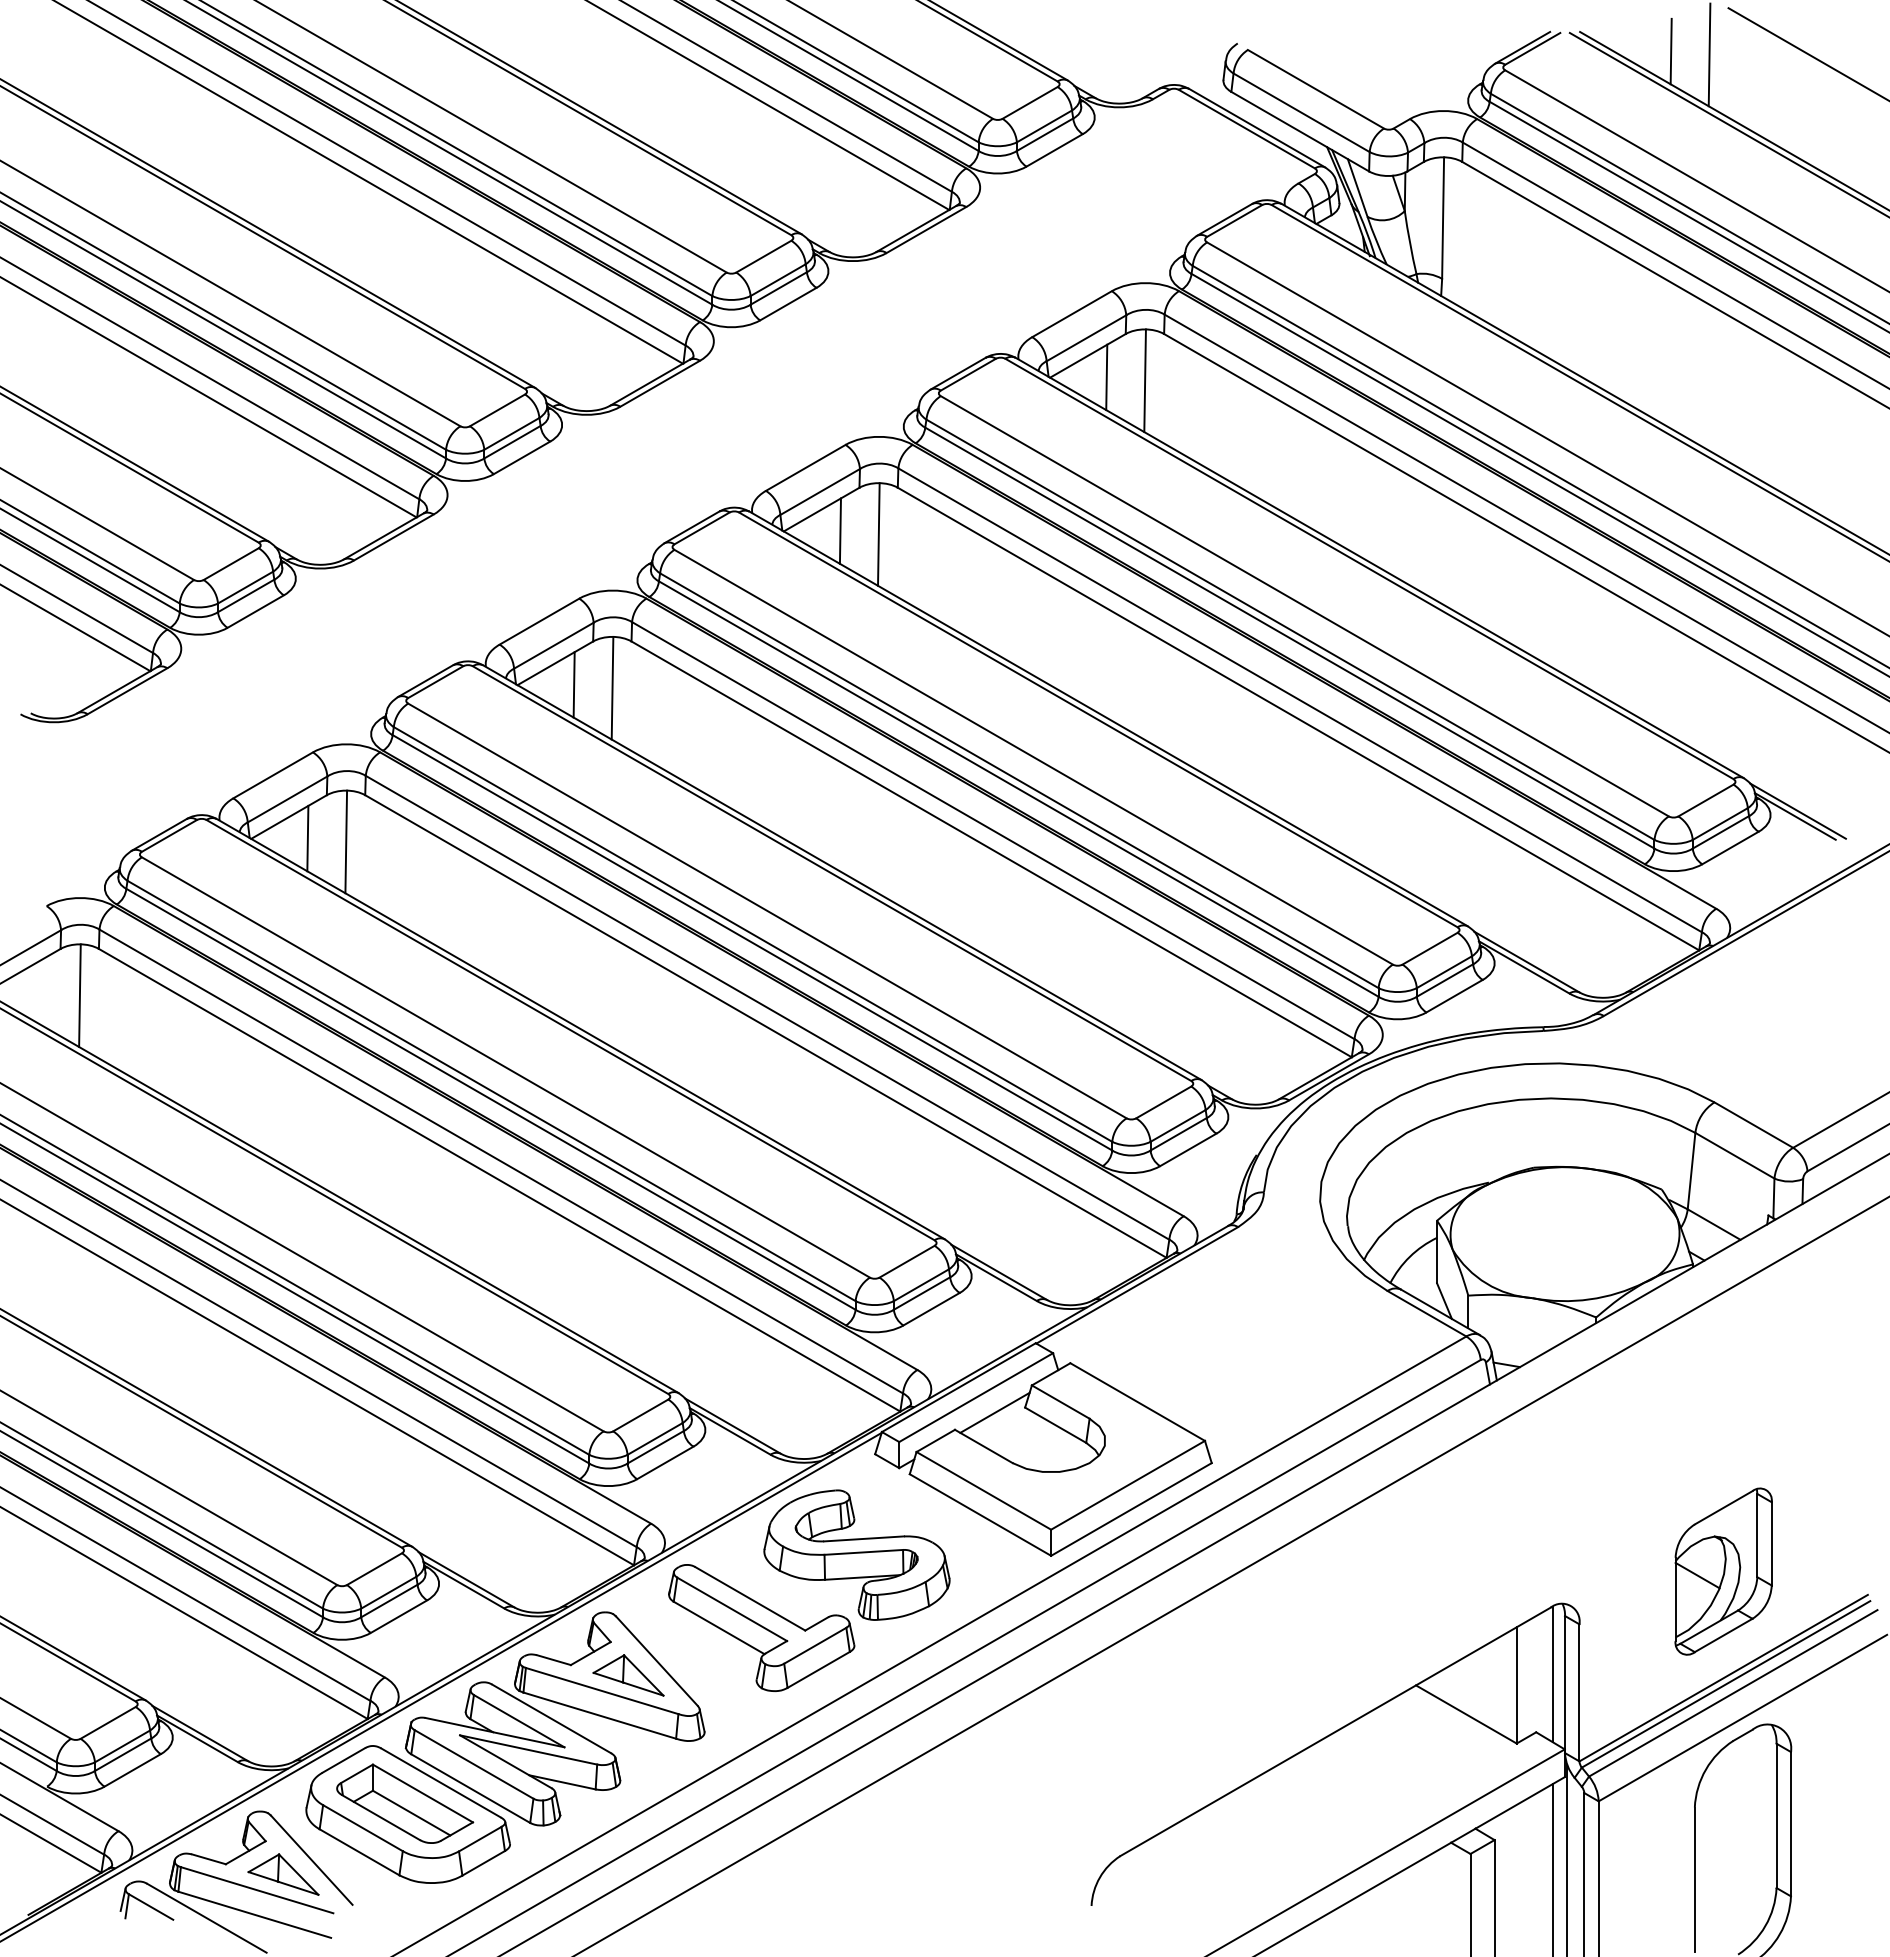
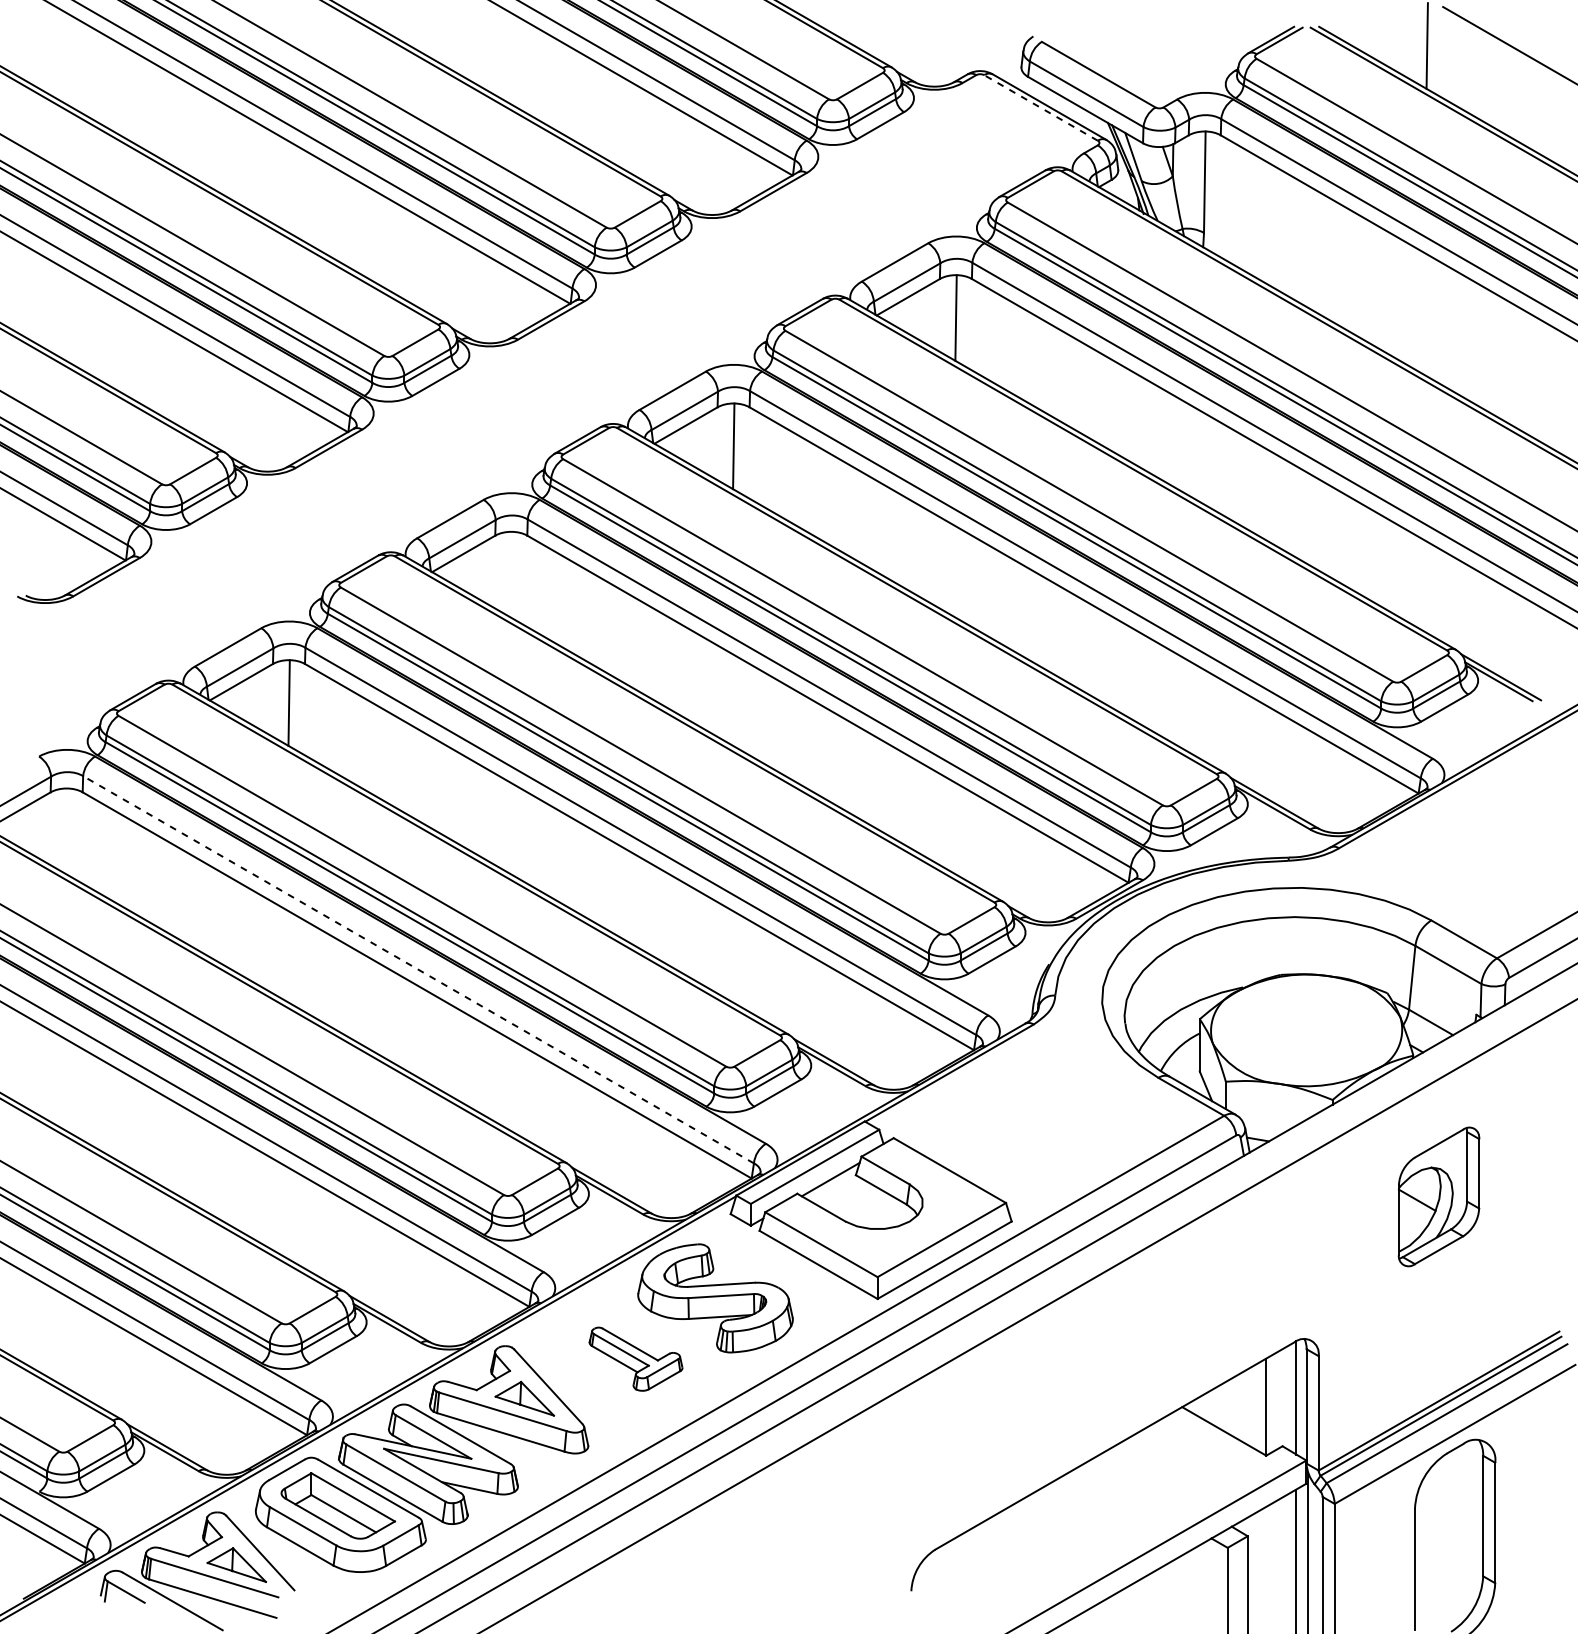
line: (1670, 51) -> (1394, 43), removed
line: (1246, 129) -> (1040, 108), solid -> dashed
line: (1106, 377) -> (923, 315), removed
line: (839, 530) -> (700, 443), removed
line: (573, 684) -> (478, 571), removed
line: (612, 687) -> (511, 574), removed
line: (307, 838) -> (256, 700), removed
line: (79, 995) -> (66, 831), removed
line: (501, 1161) -> (418, 969), solid -> dashed
part: (1723, 1571) -> (1438, 1196), moved
part: (761, 1627) -> (635, 1358), size x0.6

